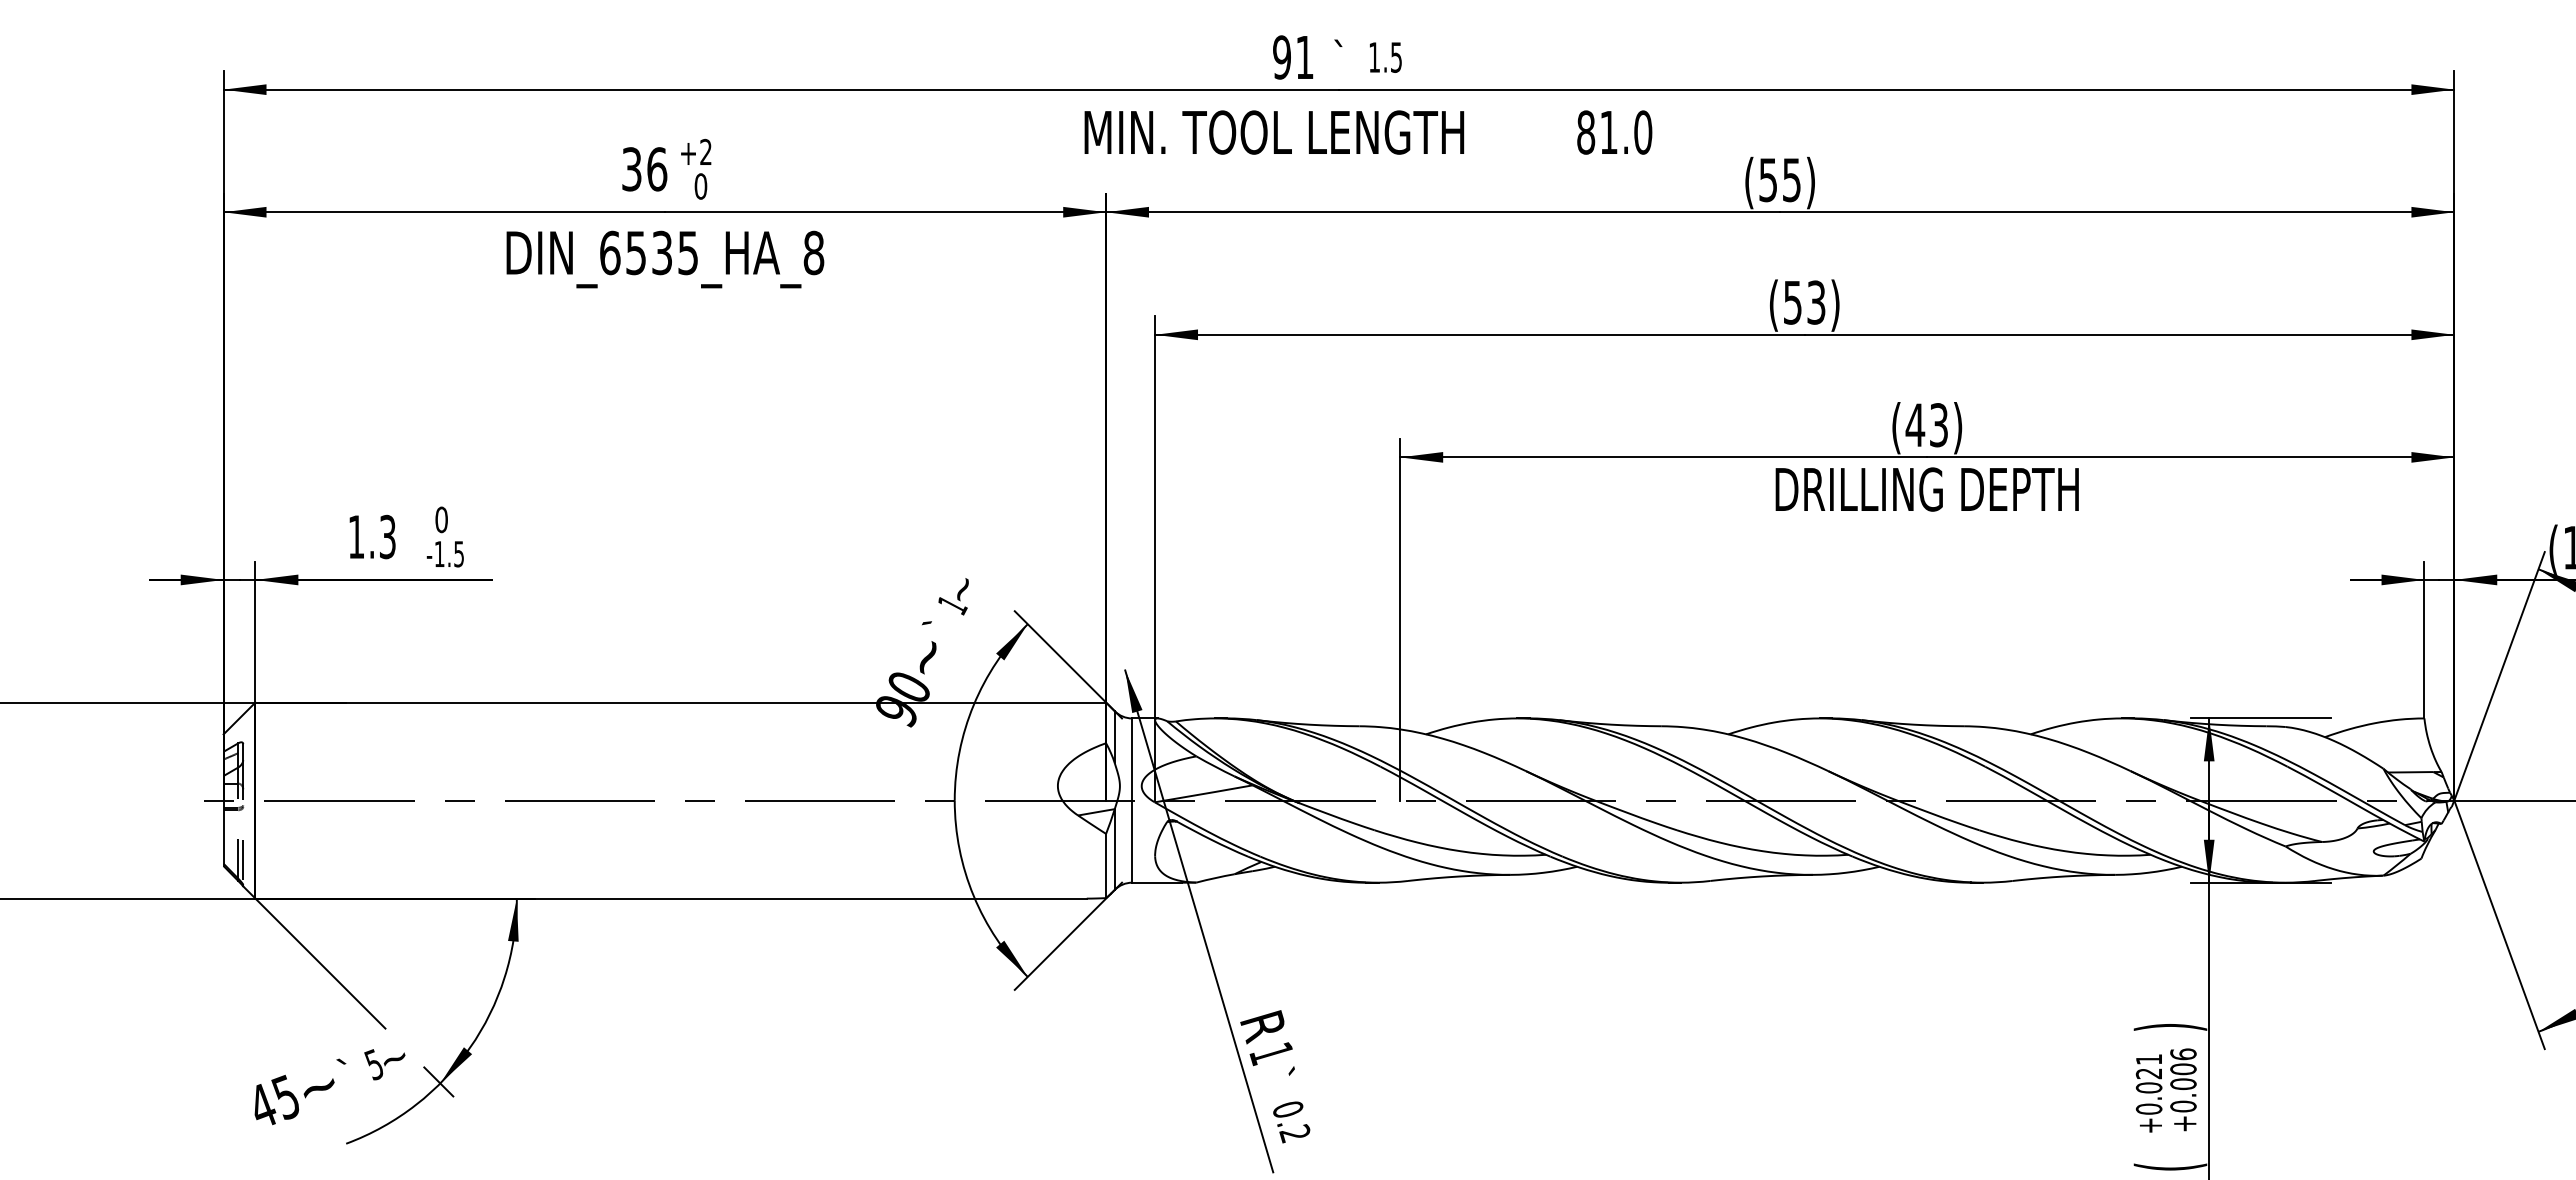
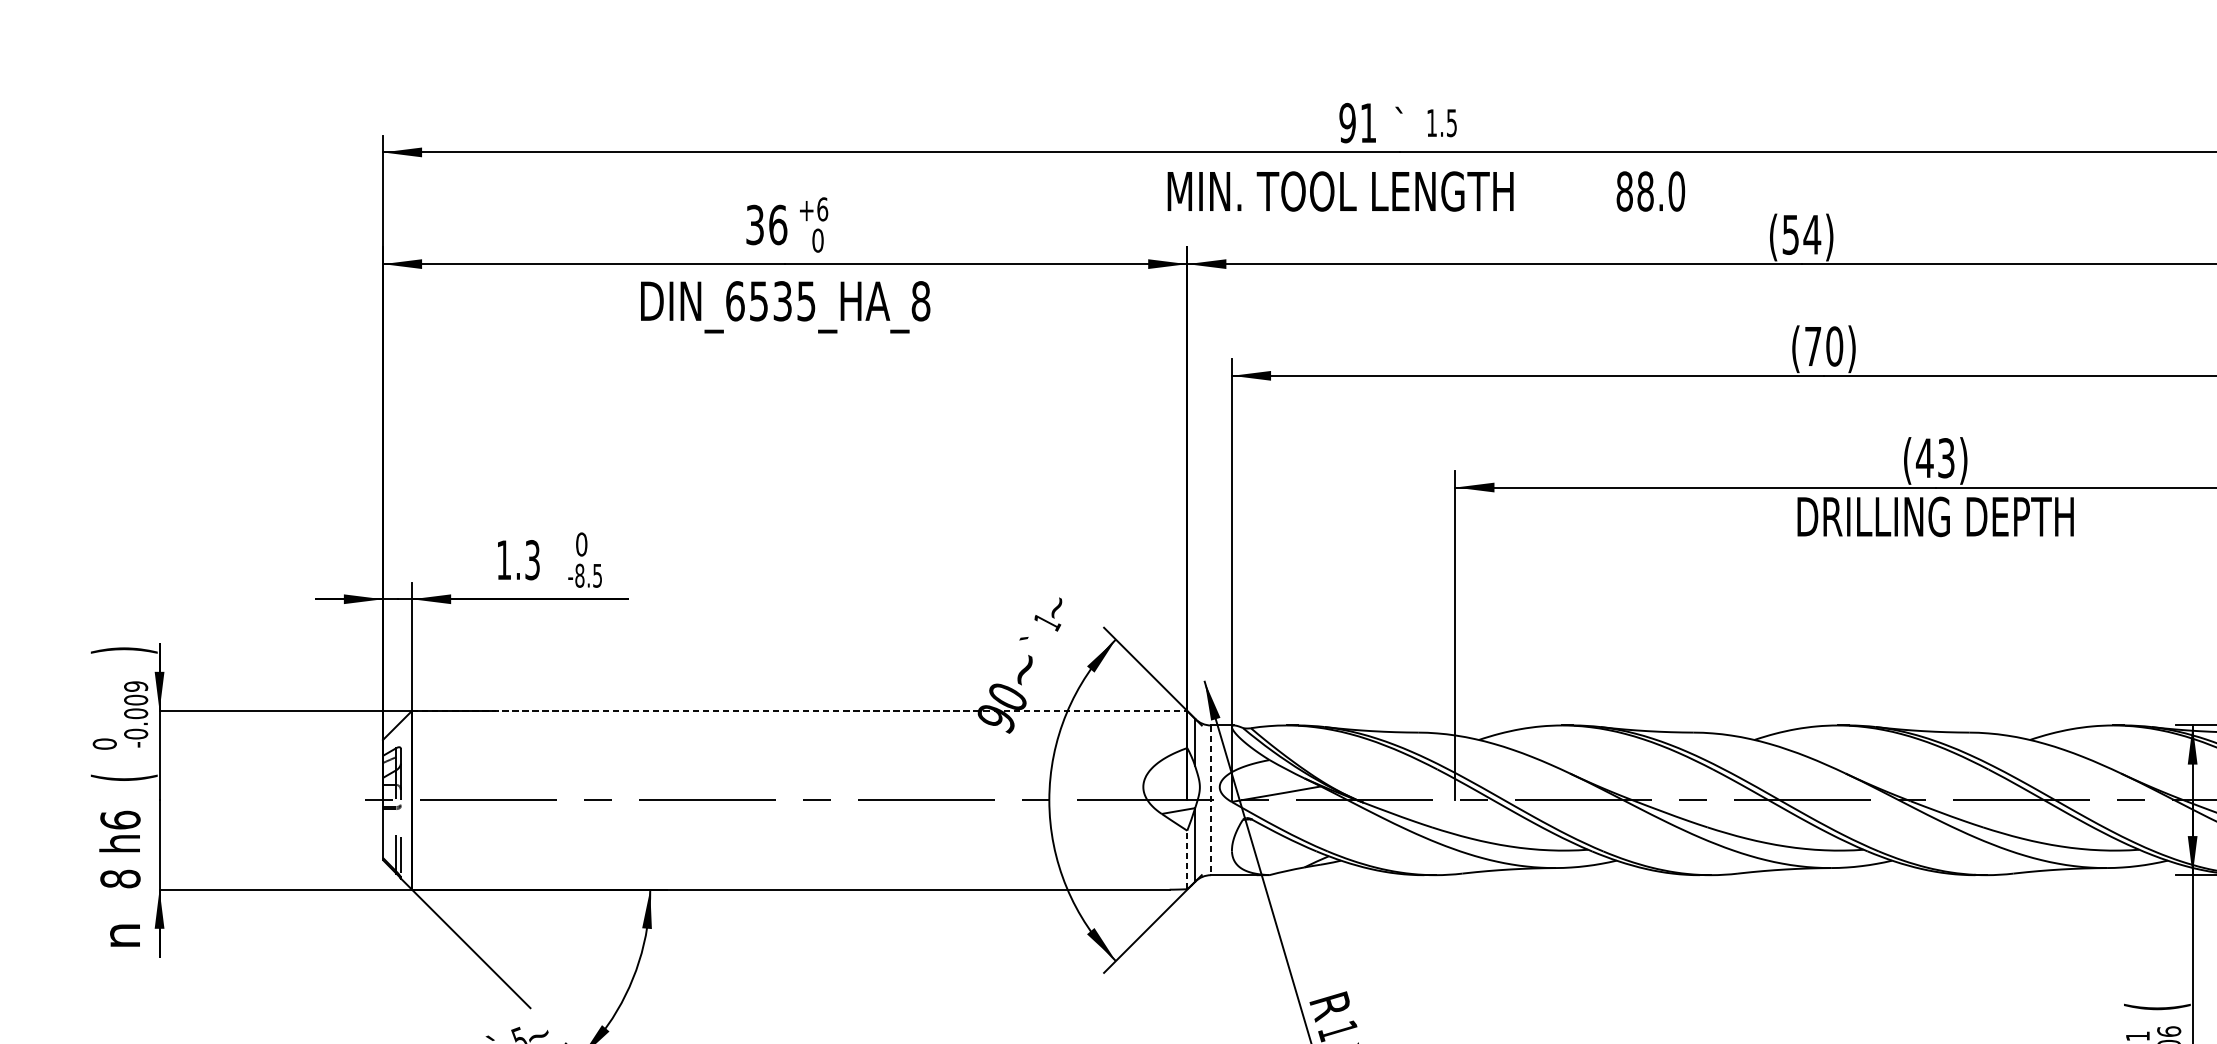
text: (1608, 132) -> (1645, 191), 81.0 -> 88.0
text: (706, 151) -> (823, 208), +2 -> +6
text: (1791, 180) -> (1811, 235), (55) -> (54)
text: (1804, 302) -> (1823, 346), (53) -> (70)
text: (439, 554) -> (579, 576), -1.5 -> -8.5
line: (681, 702) -> (800, 710), solid -> dashed
line: (1132, 801) -> (1211, 801), solid -> dashed
line: (1106, 865) -> (1187, 859), solid -> dashed
text: (2170, 1026) -> (2157, 1006), ) -> (

